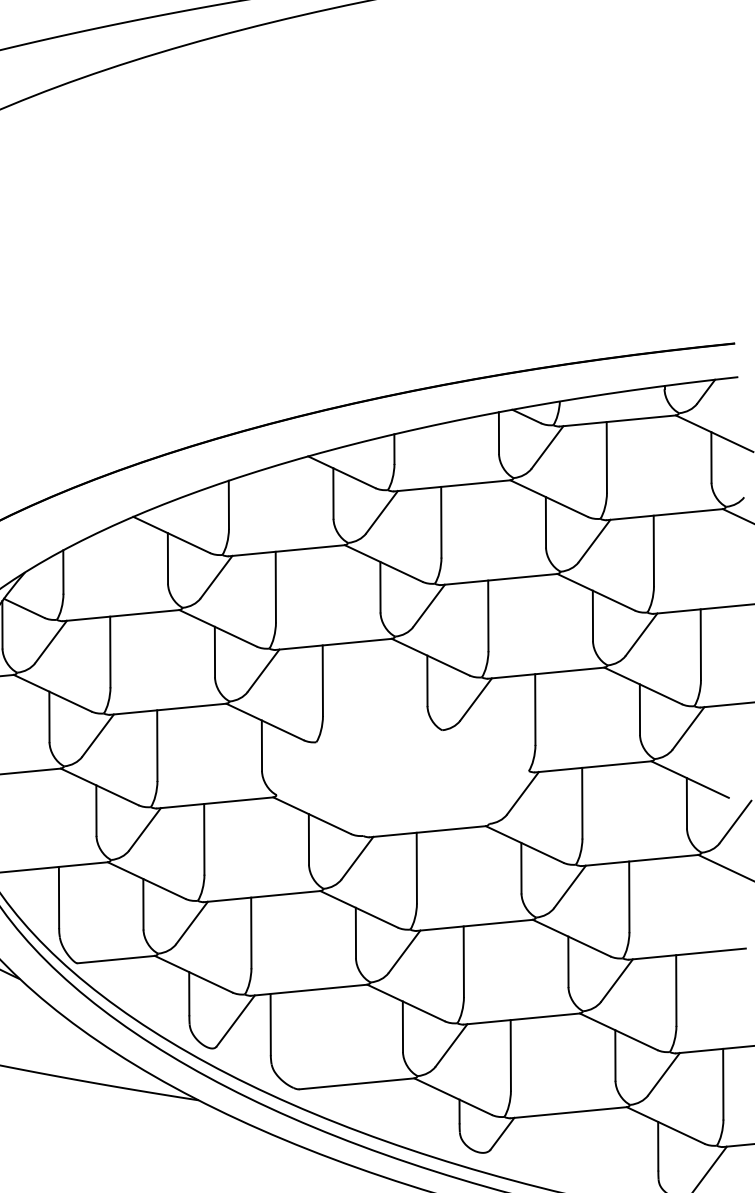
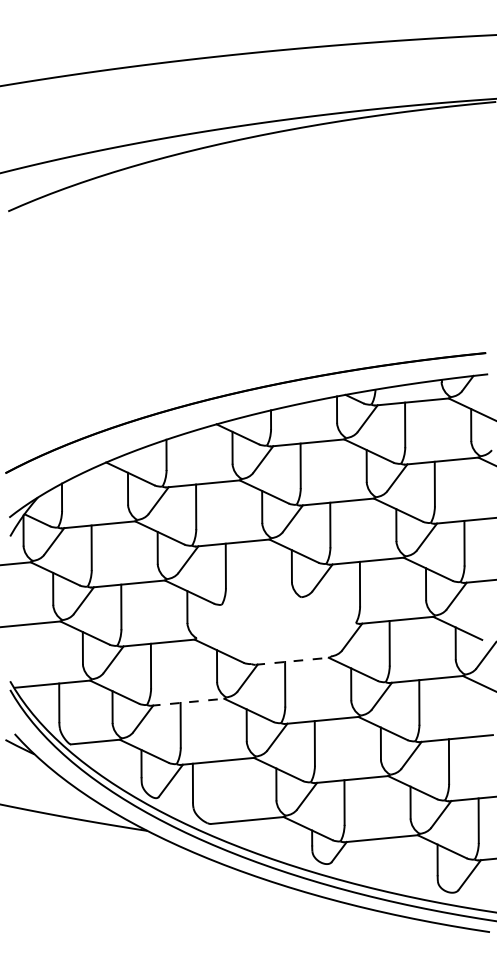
line: (428, 832) -> (292, 661), solid -> dashed
line: (262, 896) -> (187, 702), solid -> dashed

